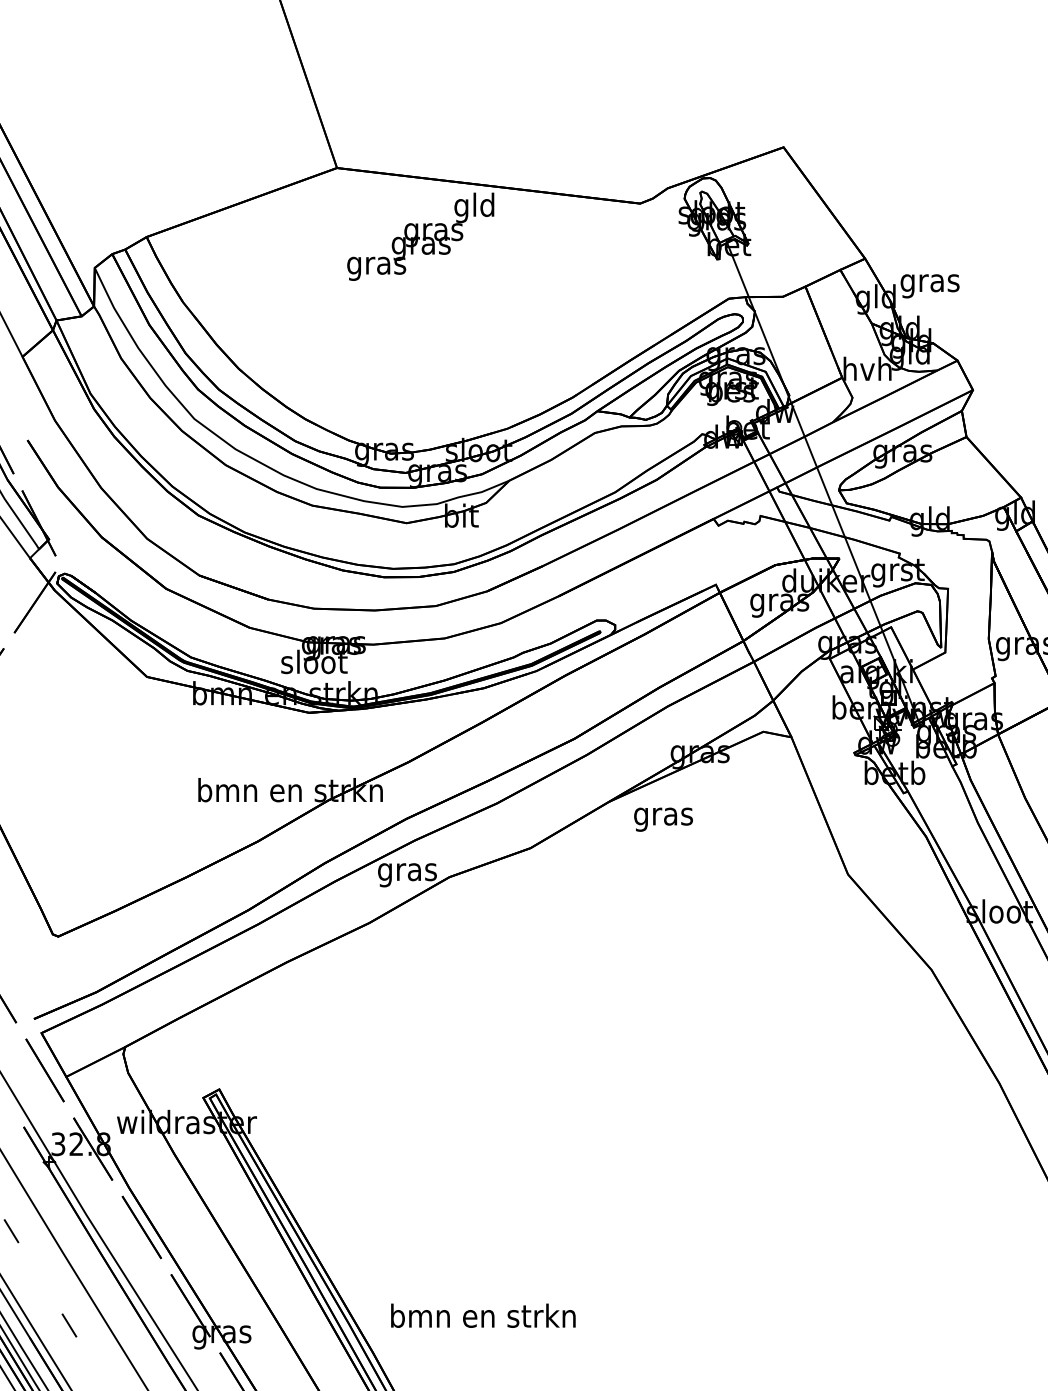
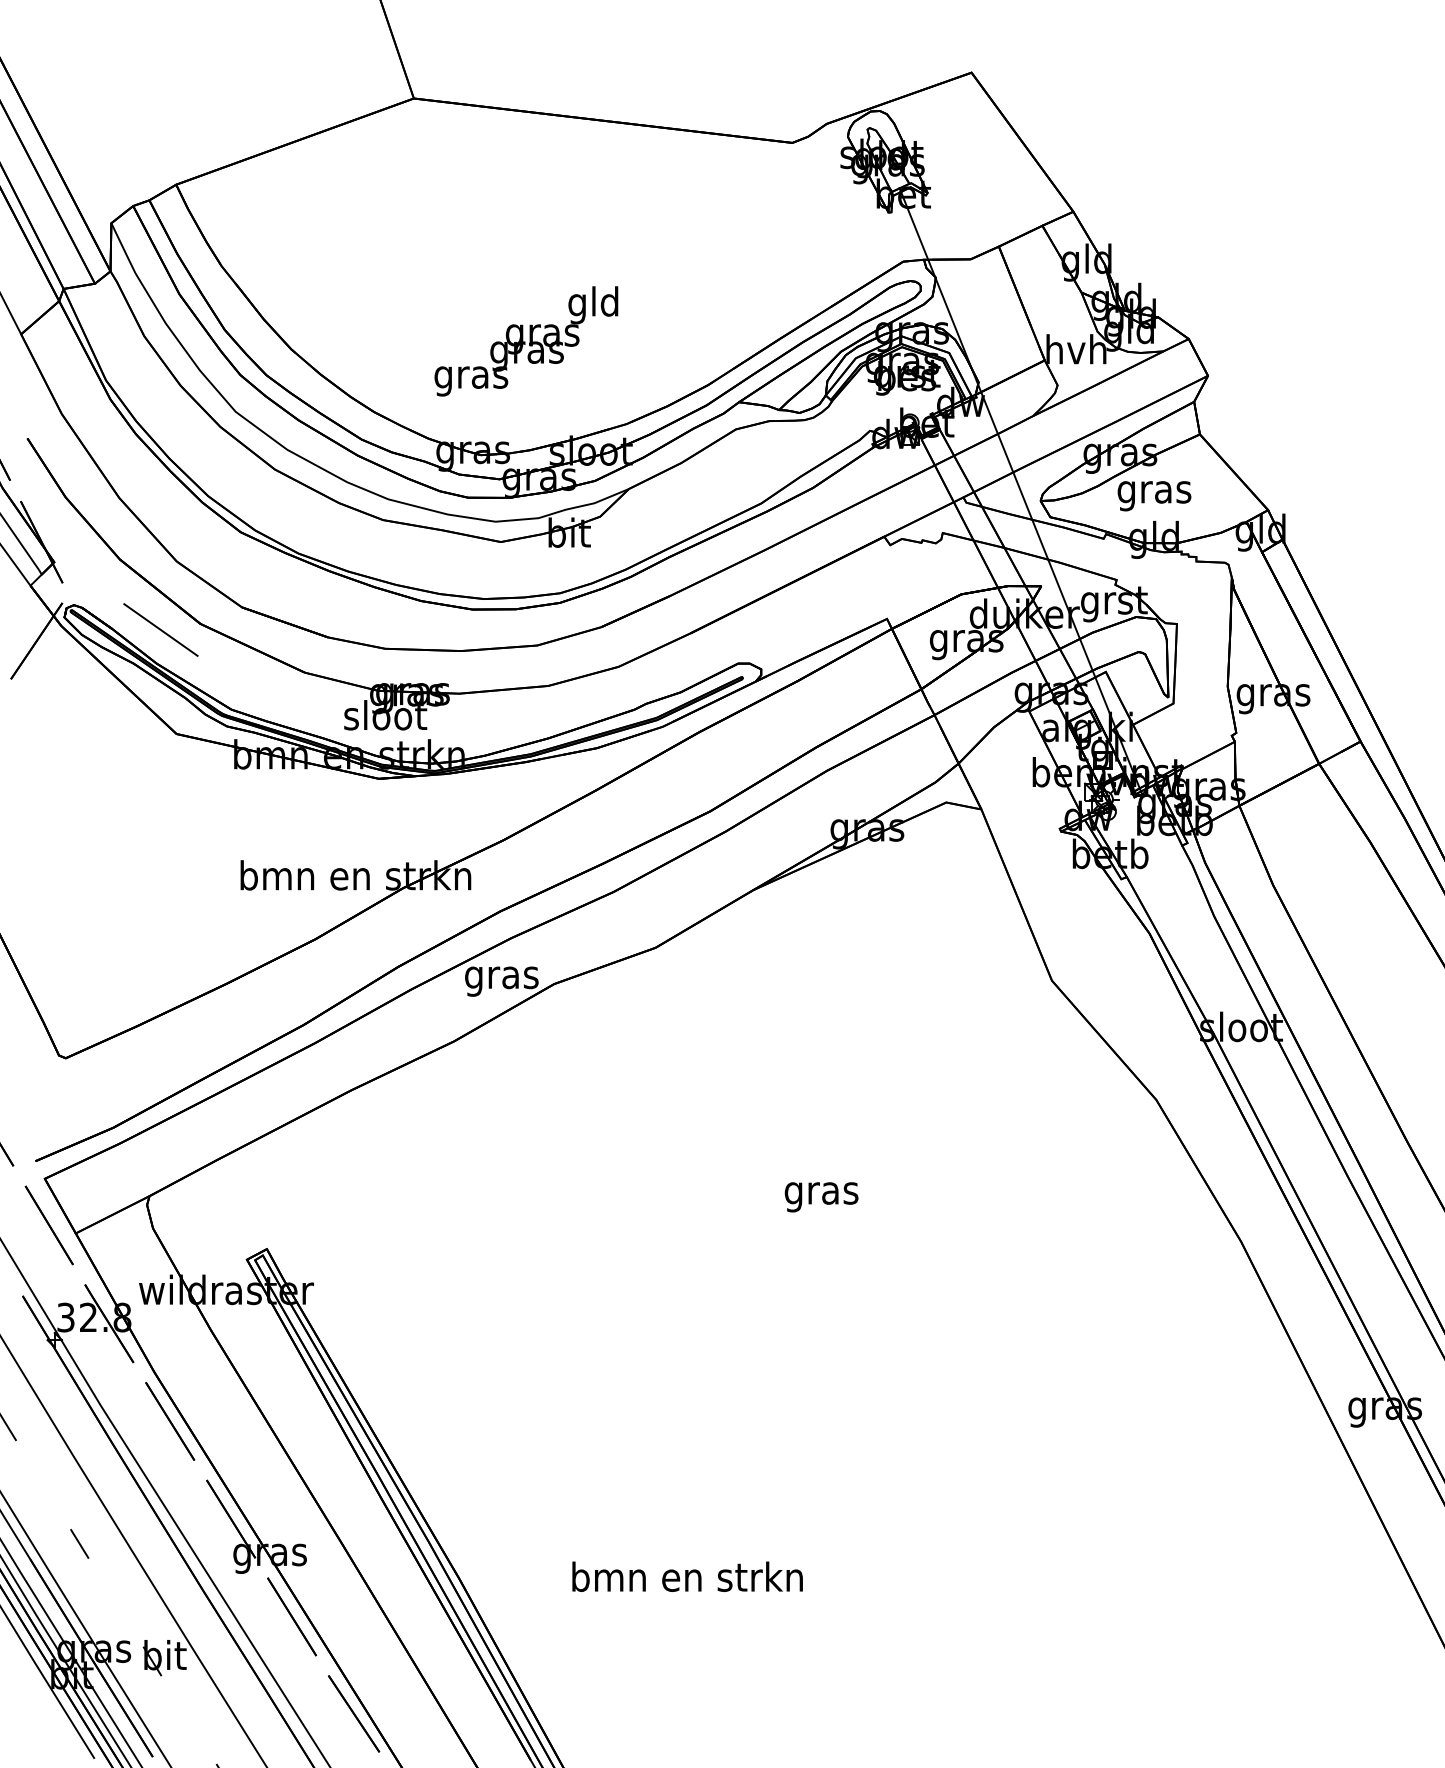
text: (420, 236) -> (526, 341), moved
text: (930, 286) -> (1154, 496), moved
line: (134, 593) -> (160, 629), added
text: (663, 819) -> (821, 1197), moved
text: (483, 1315) -> (687, 1576), moved

